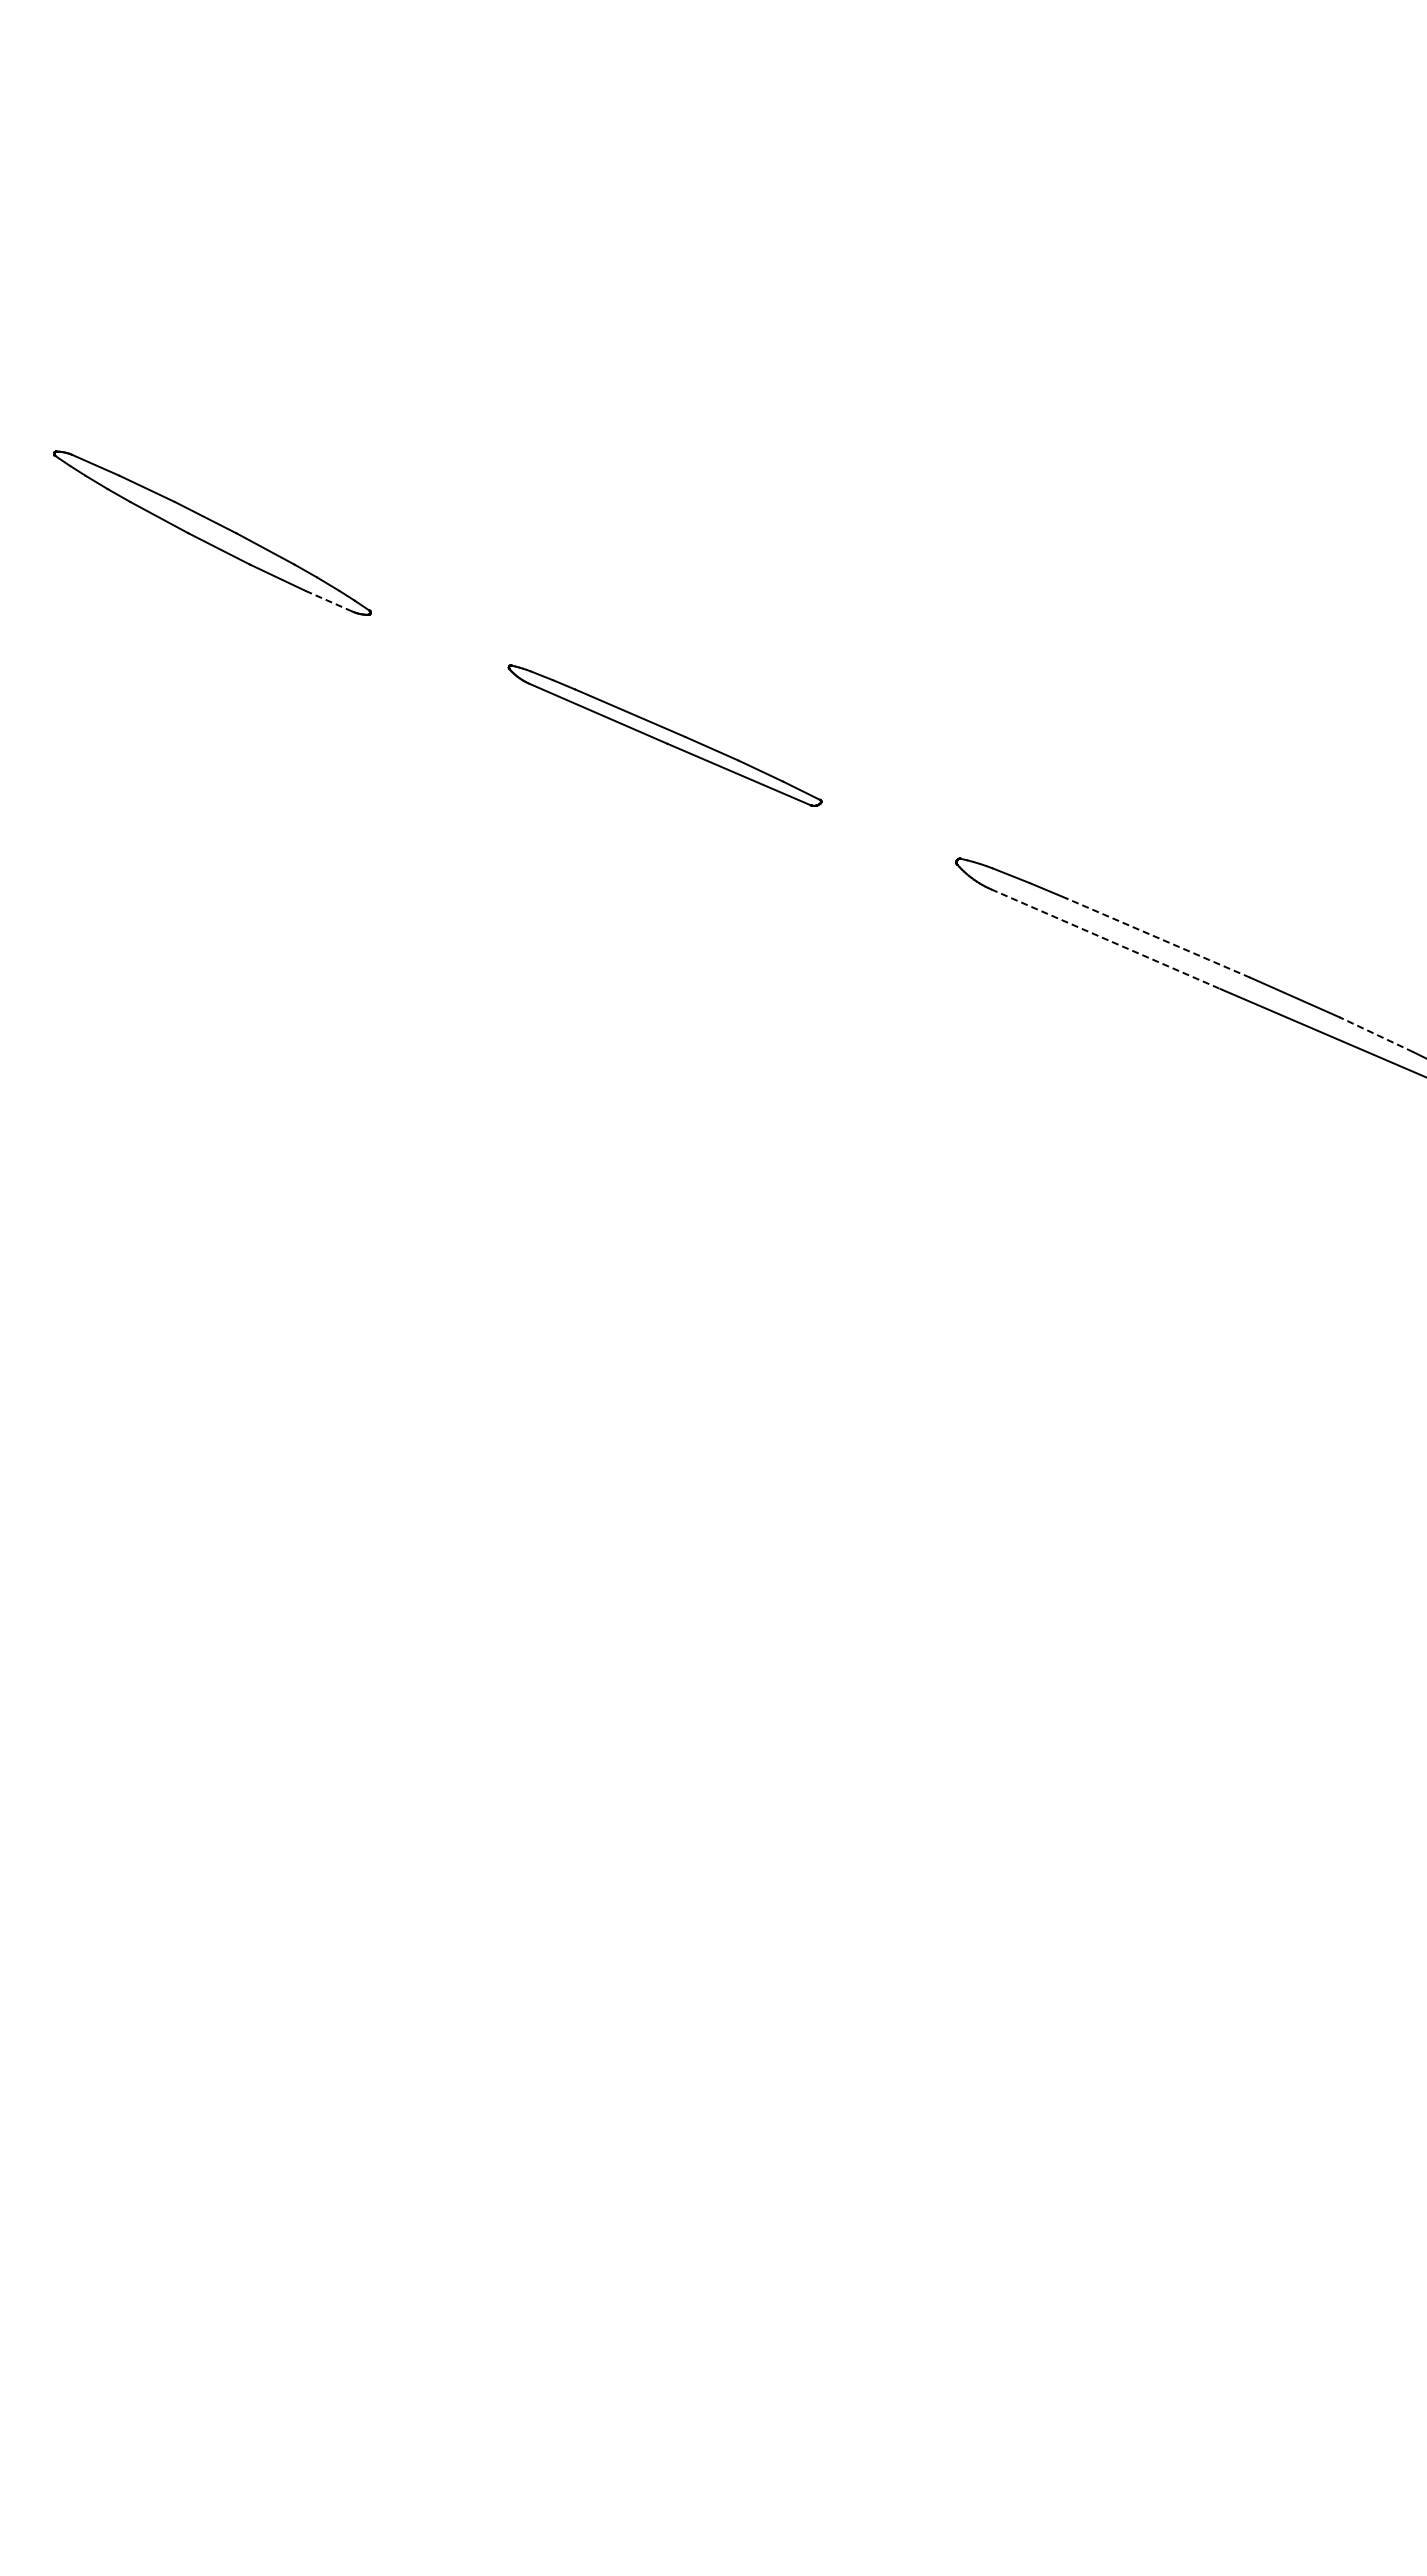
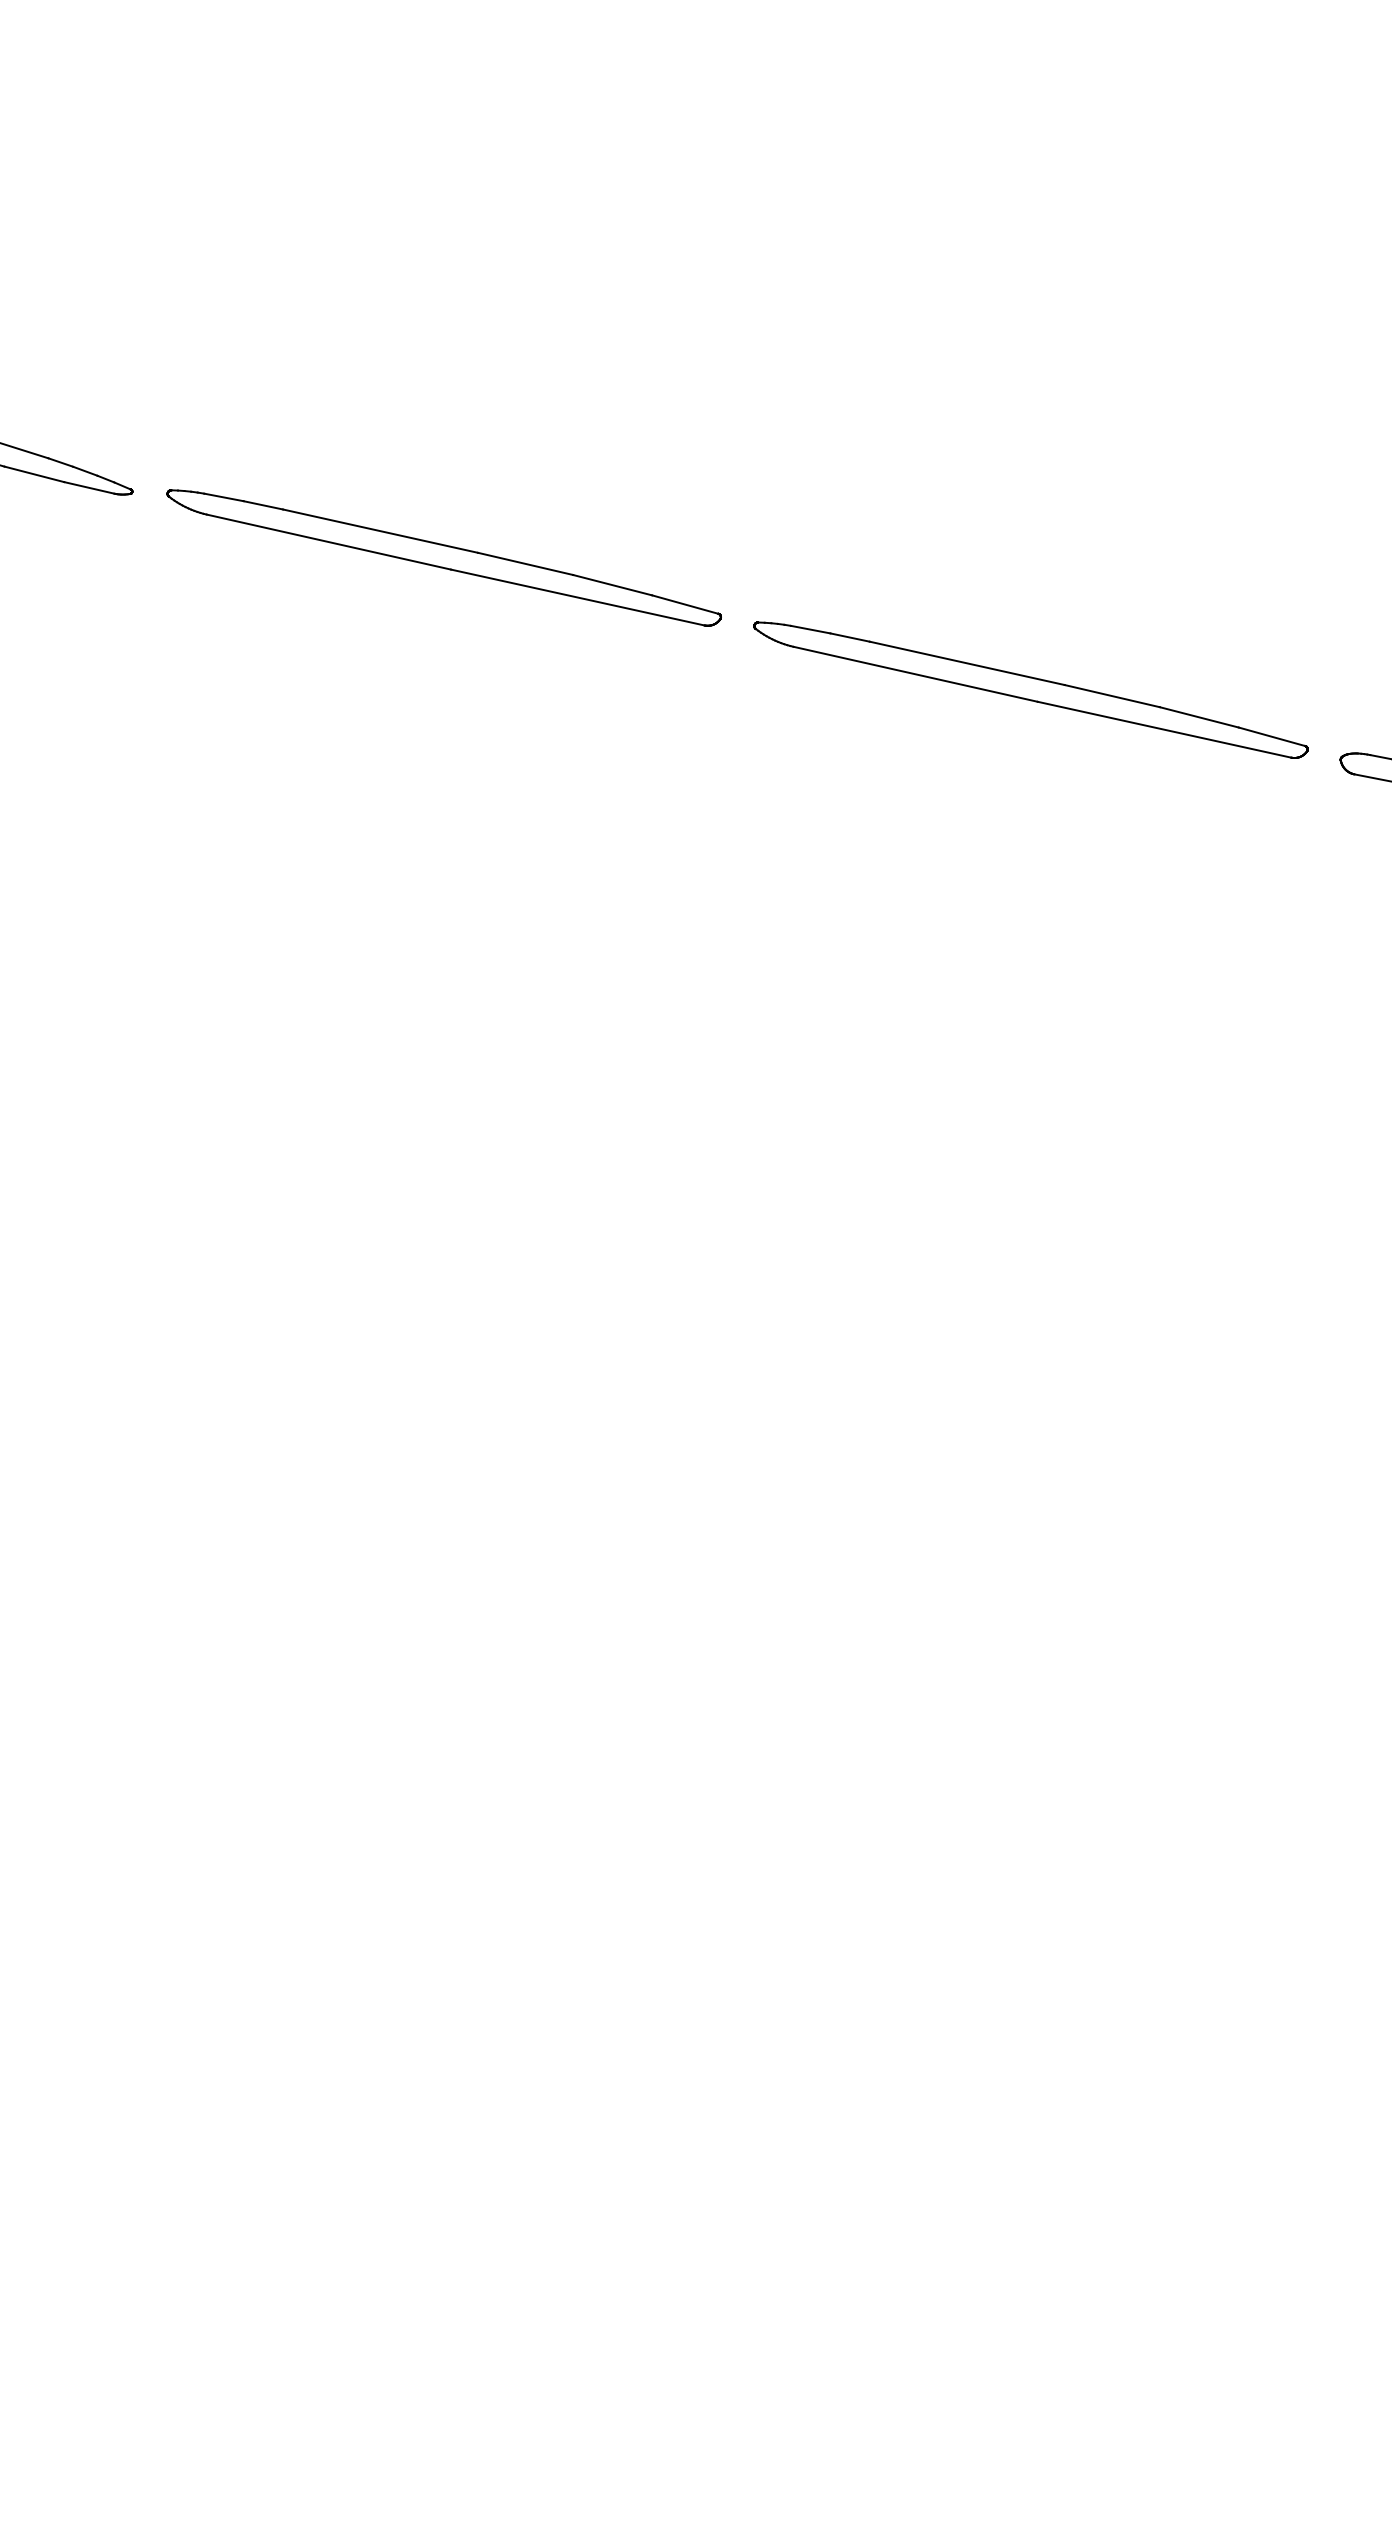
line: (329, 601) -> (89, 488), dashed -> solid
part: (664, 735) -> (443, 556), size x1.67
line: (1158, 938) -> (967, 663), dashed -> solid
line: (1106, 939) -> (916, 674), dashed -> solid
line: (1376, 1034) -> (1199, 717), dashed -> solid

